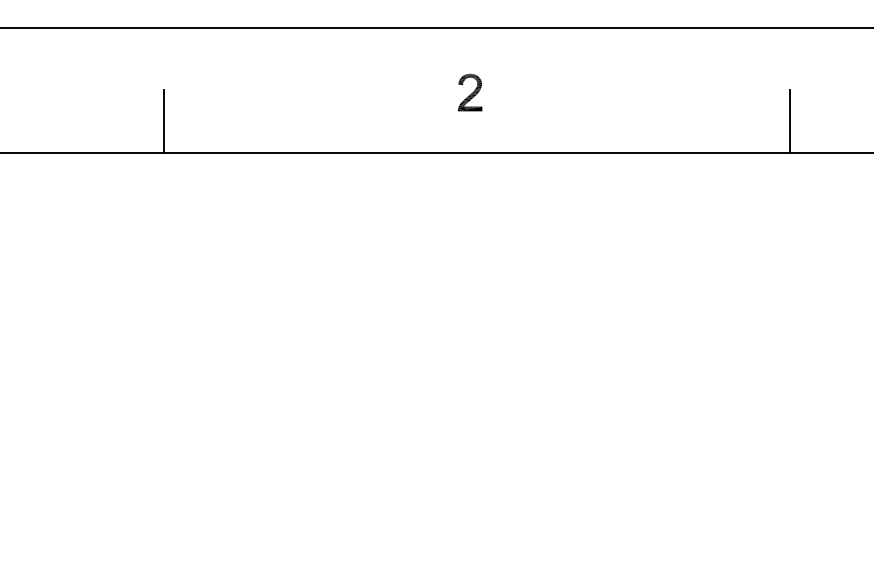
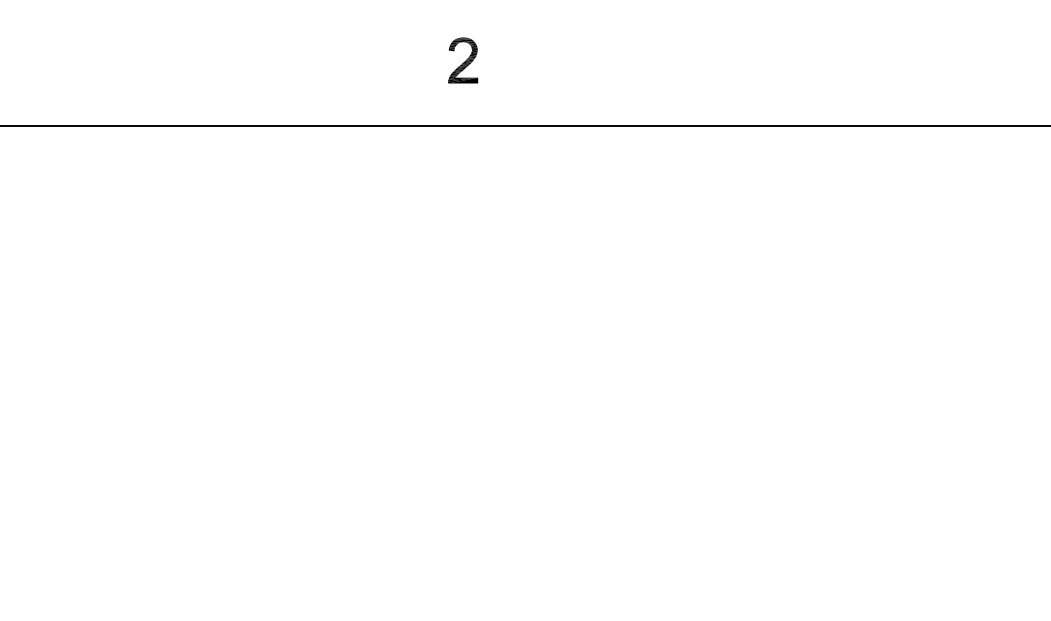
part: (470, 92) -> (463, 60), moved
line: (164, 121) -> (141, 87), removed
line: (790, 121) -> (910, 87), removed

